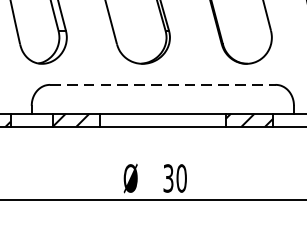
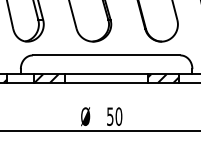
line: (162, 84) -> (106, 55), dashed -> solid
text: (168, 178) -> (110, 116), 30 -> 50

